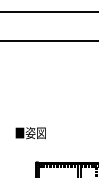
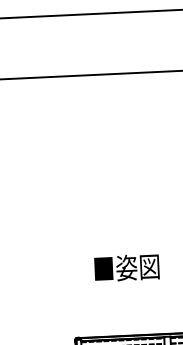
text: (30, 133) -> (126, 268), moved

